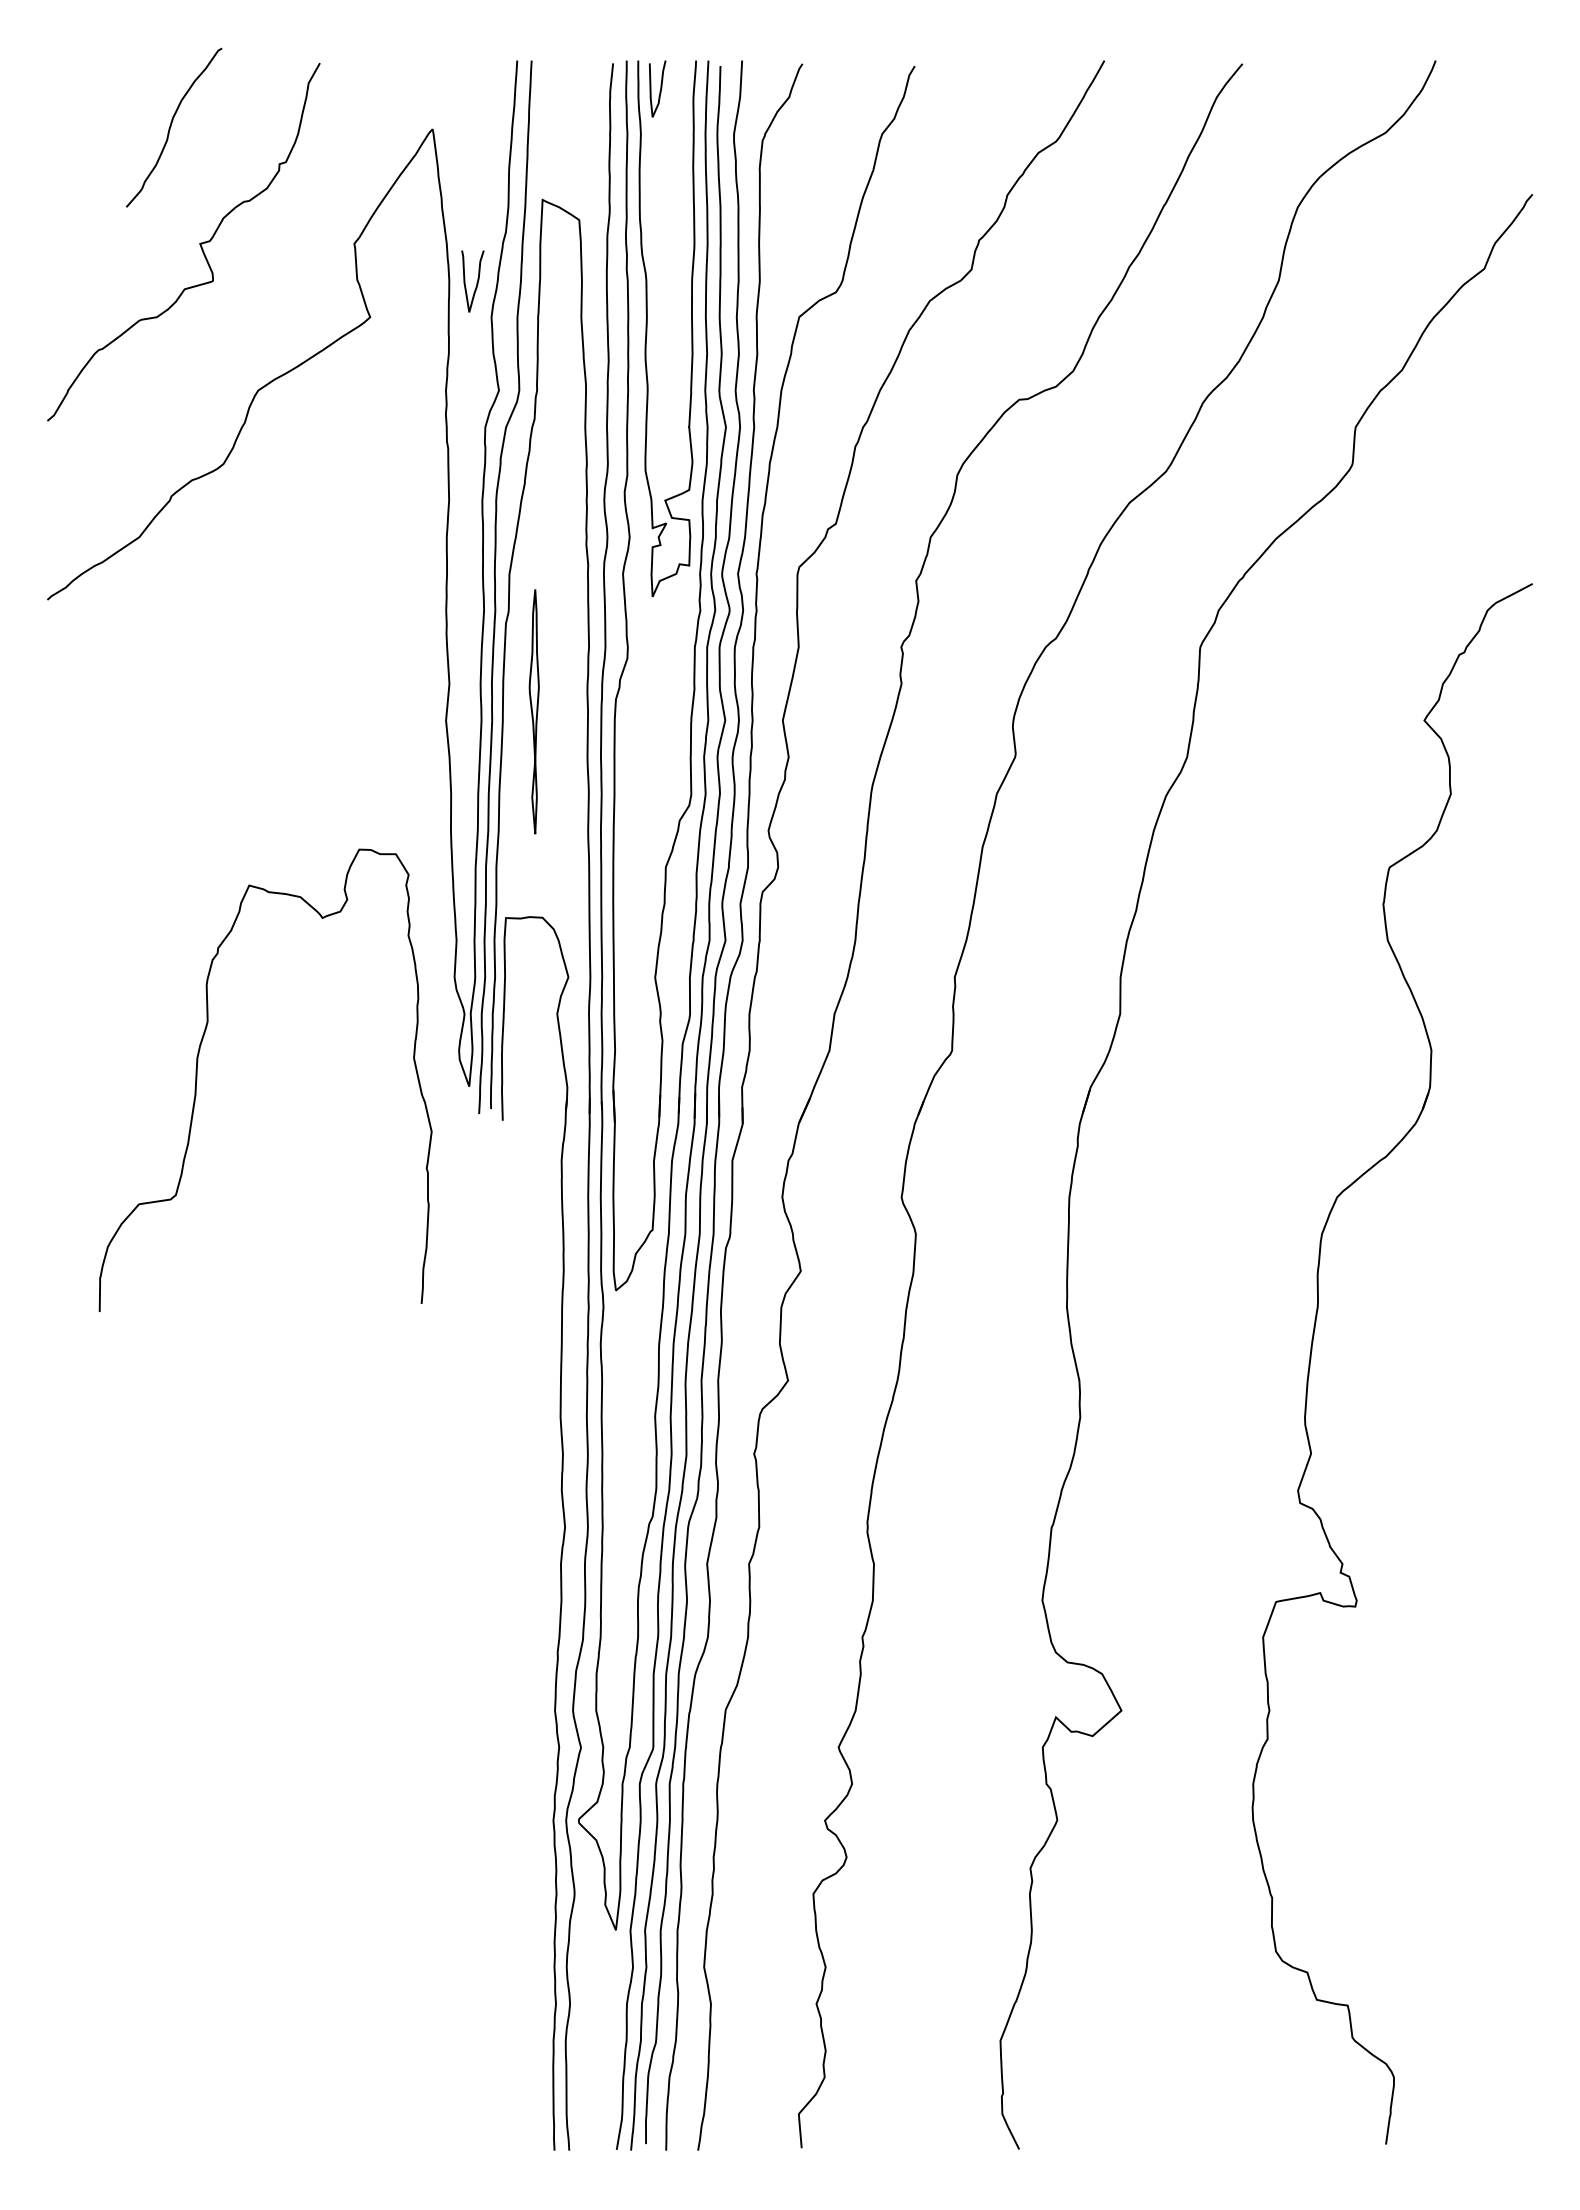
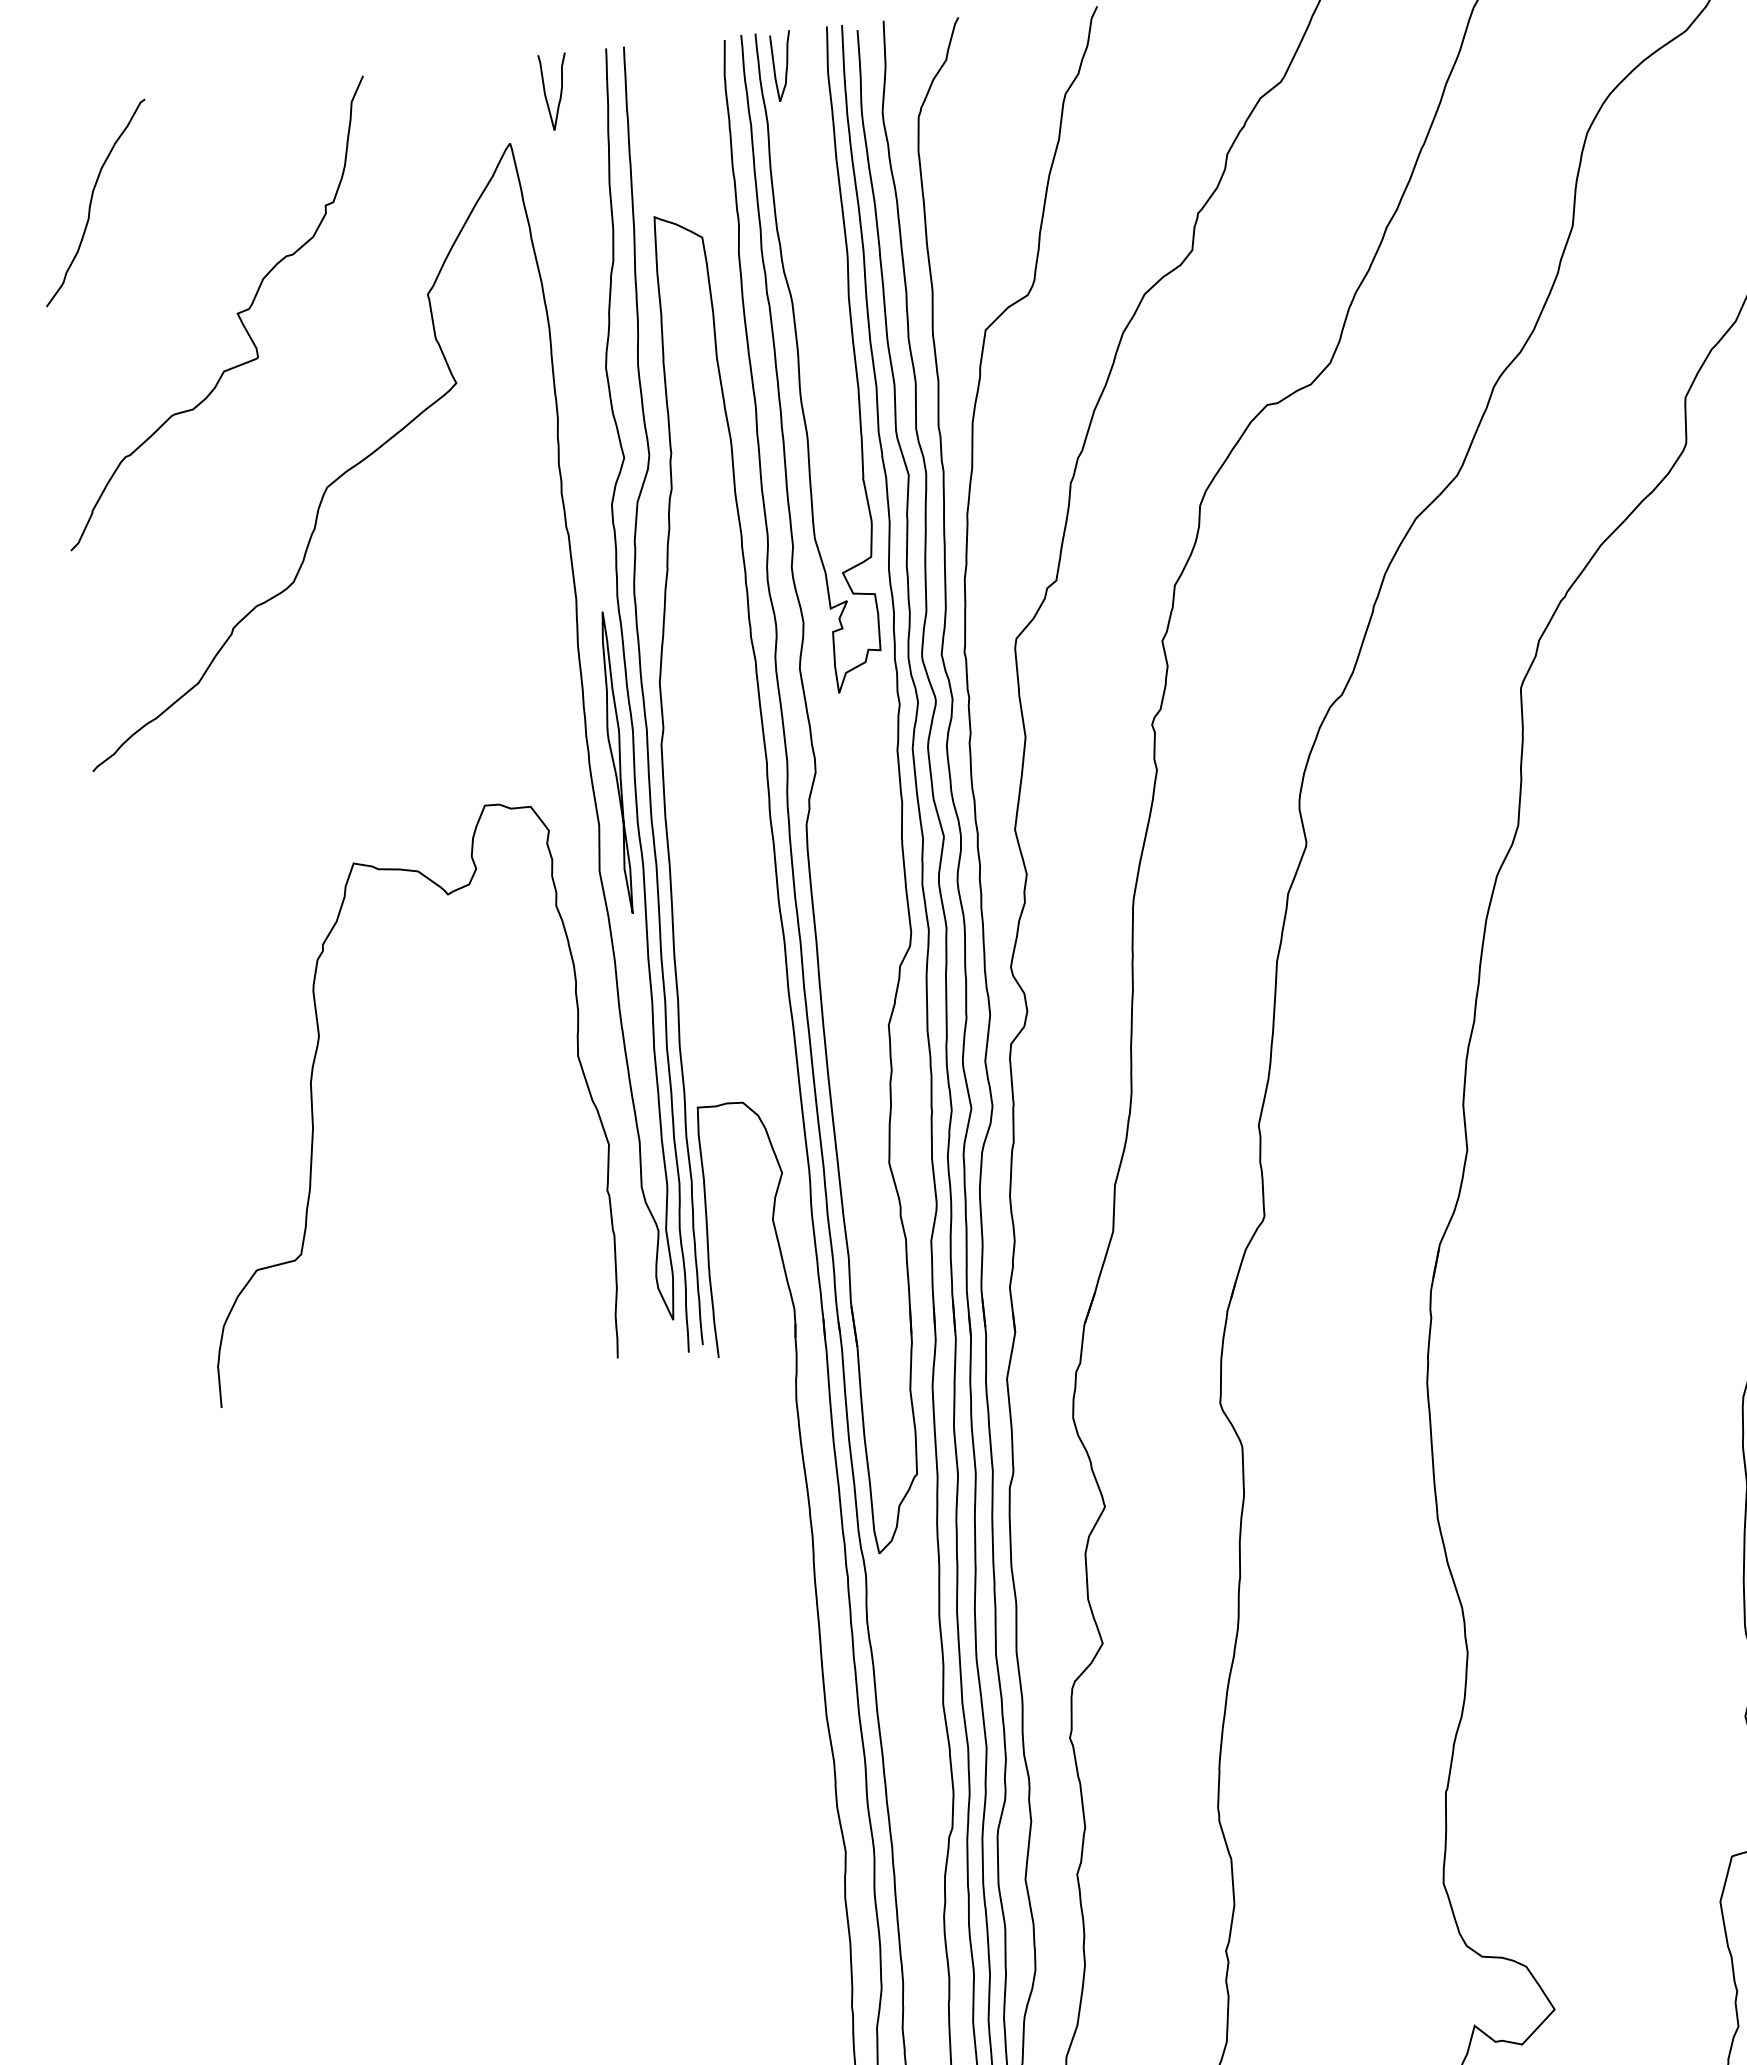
curve: (171, 126) -> (92, 201), moved
curve: (476, 282) -> (559, 92), moved
part: (533, 711) -> (615, 762), moved
curve: (197, 1079) -> (313, 1109), moved

